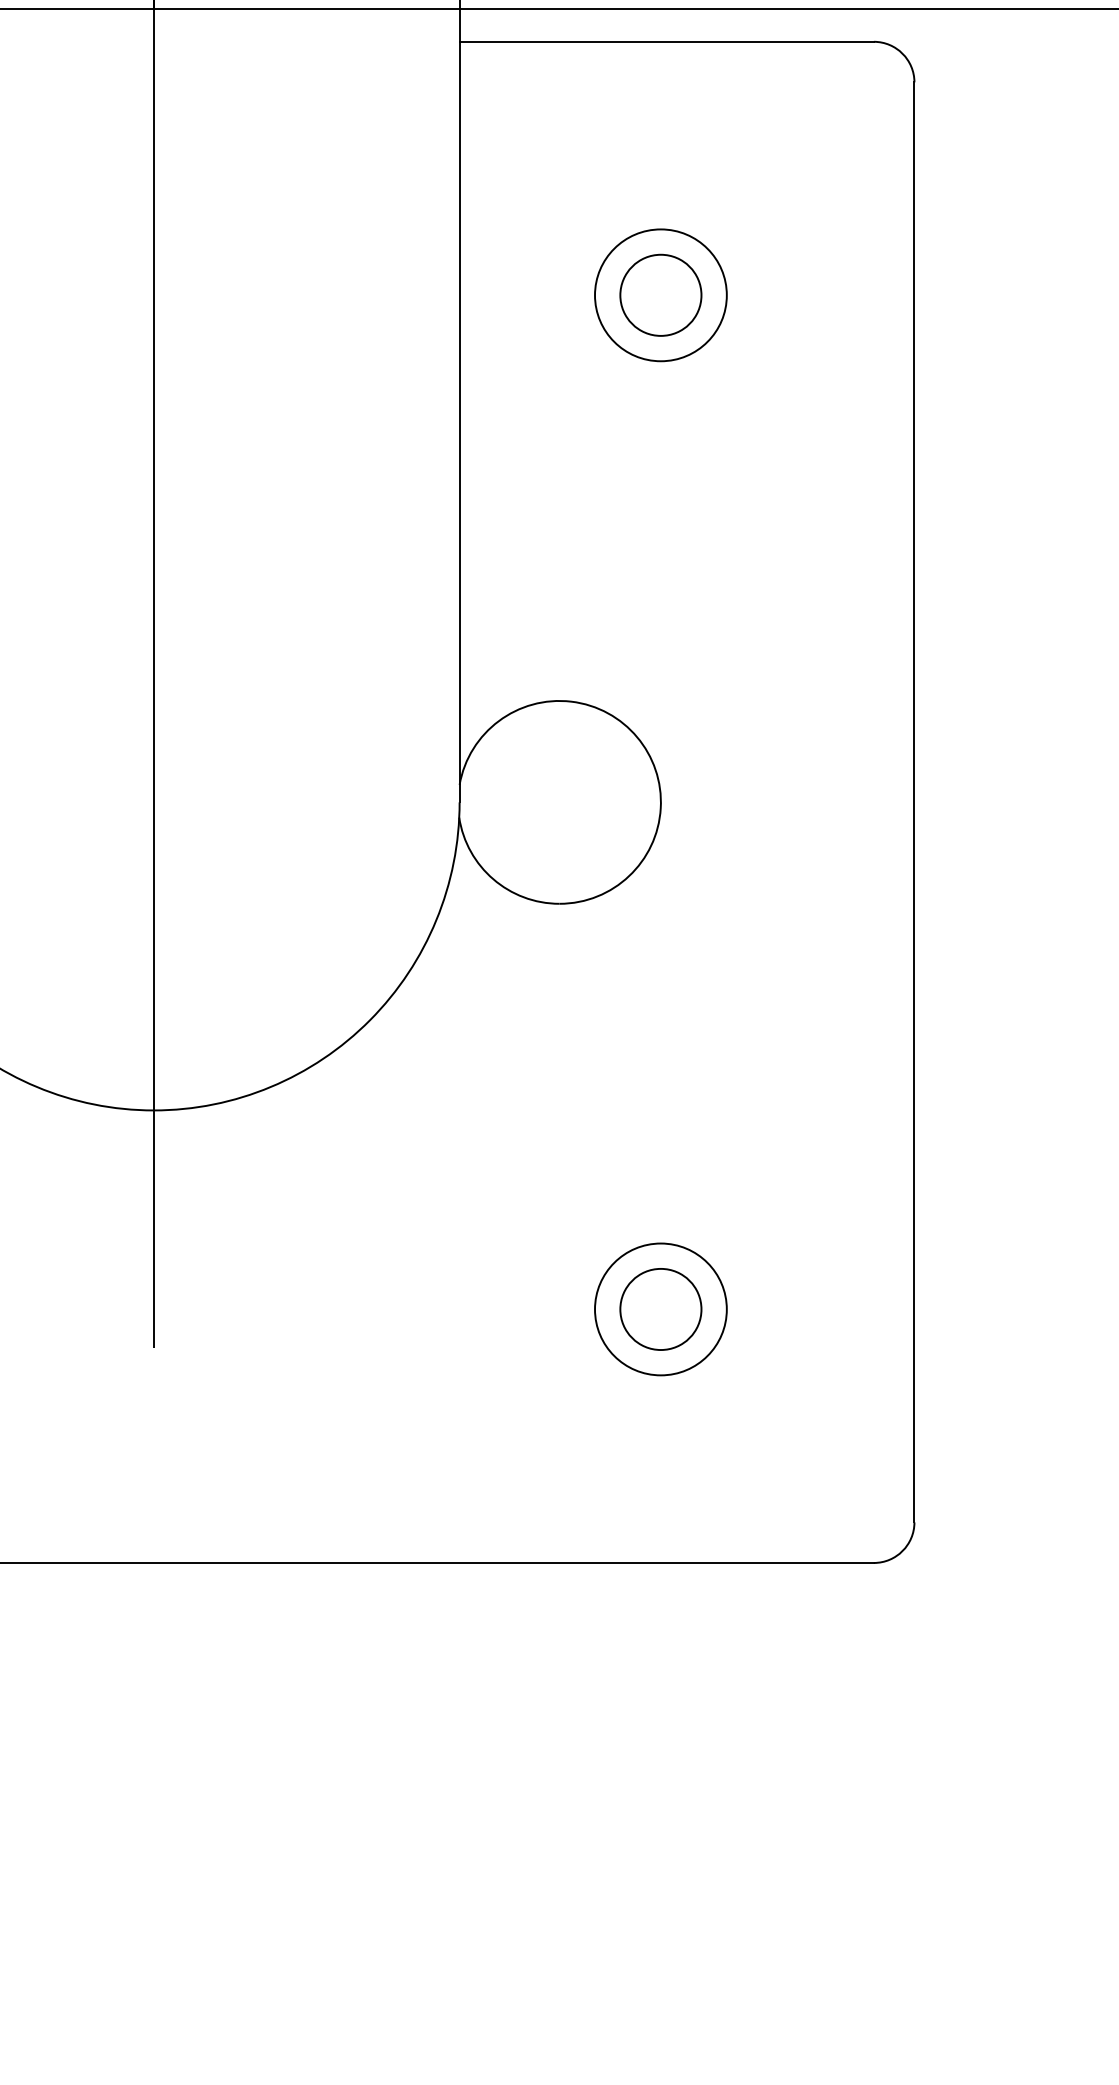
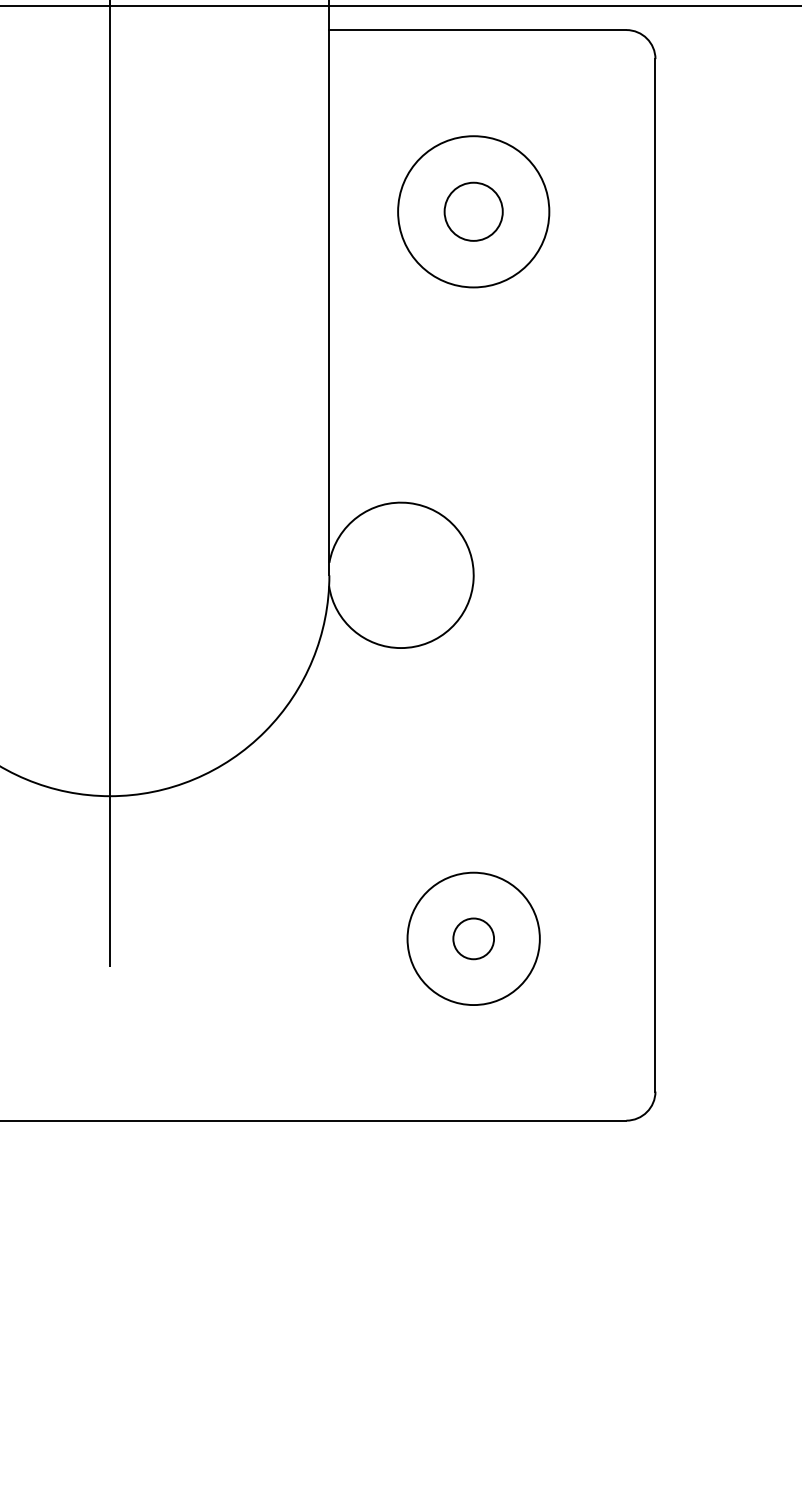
circle: (660, 294) -> (473, 211), size x1.6
circle: (660, 1308) -> (473, 938), size x0.7
circle: (660, 1308) -> (473, 938), size x1.4

